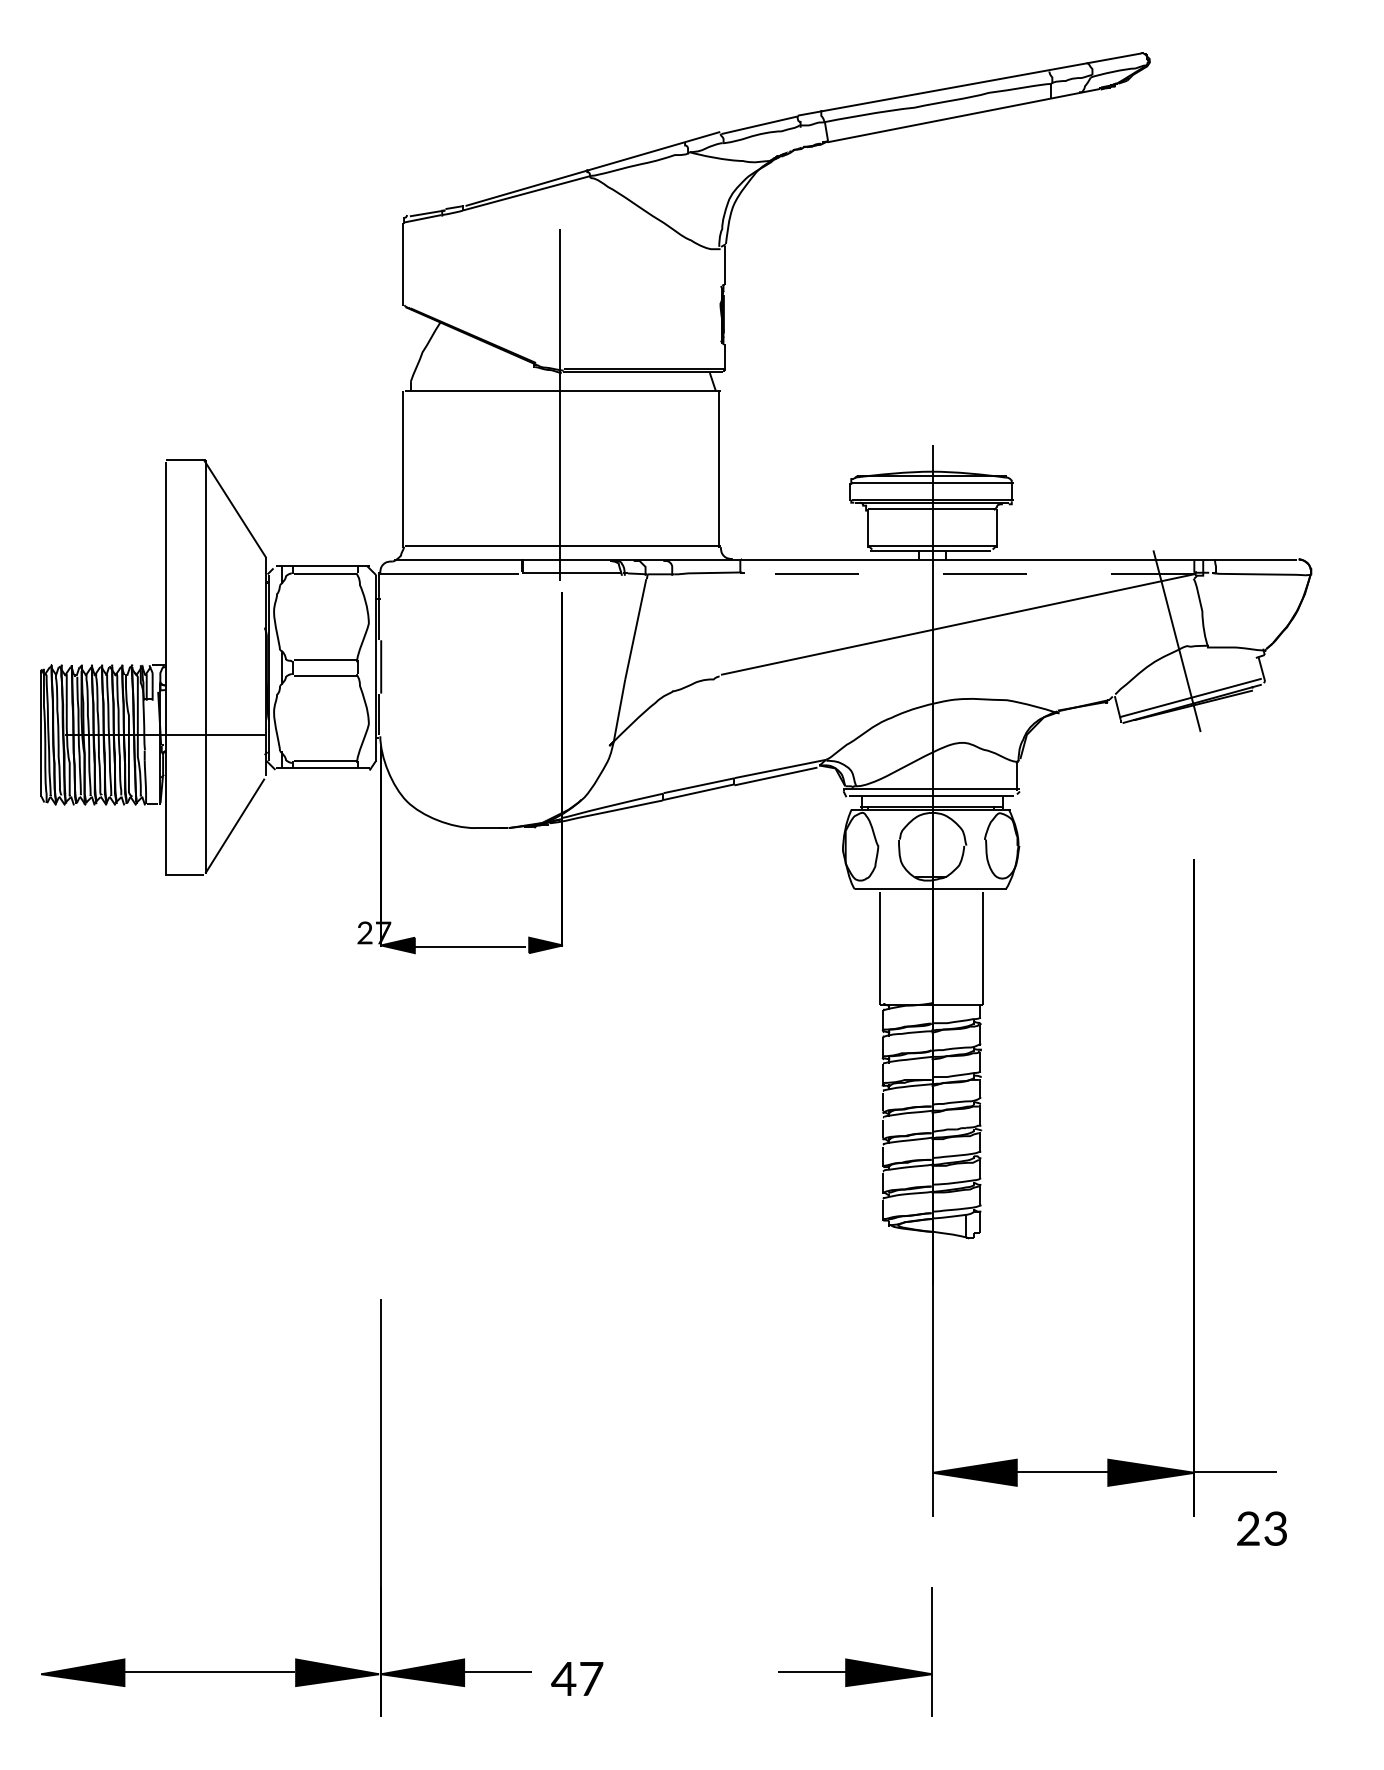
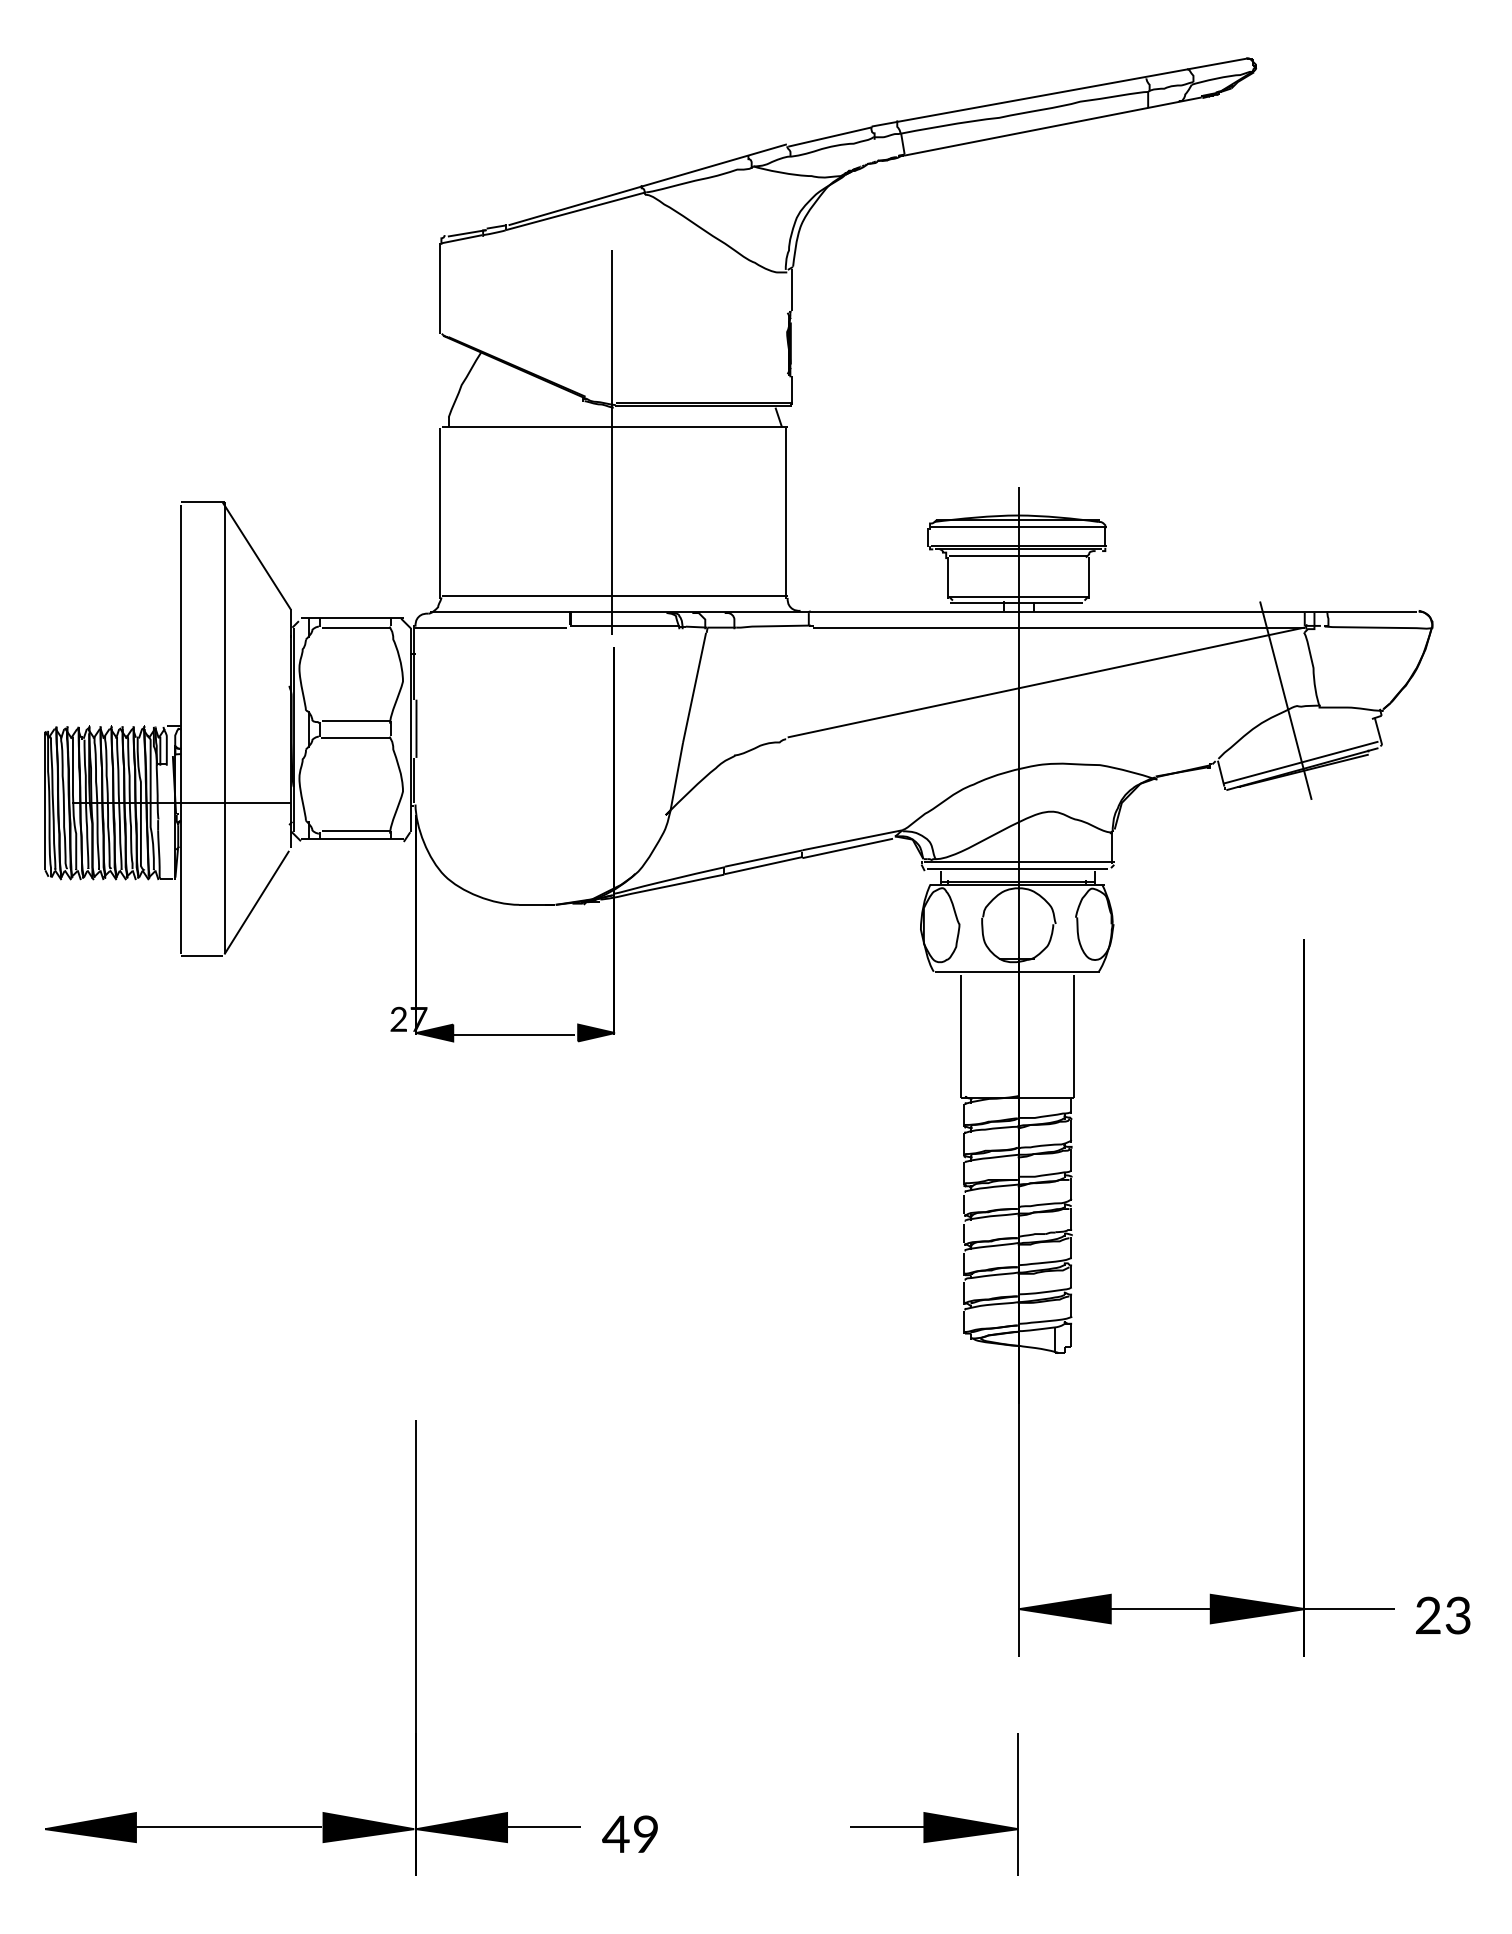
line: (969, 574) -> (1059, 627), dashed -> solid
text: (1261, 1528) -> (1442, 1615), moved
text: (591, 1678) -> (646, 1833), 47 -> 49

